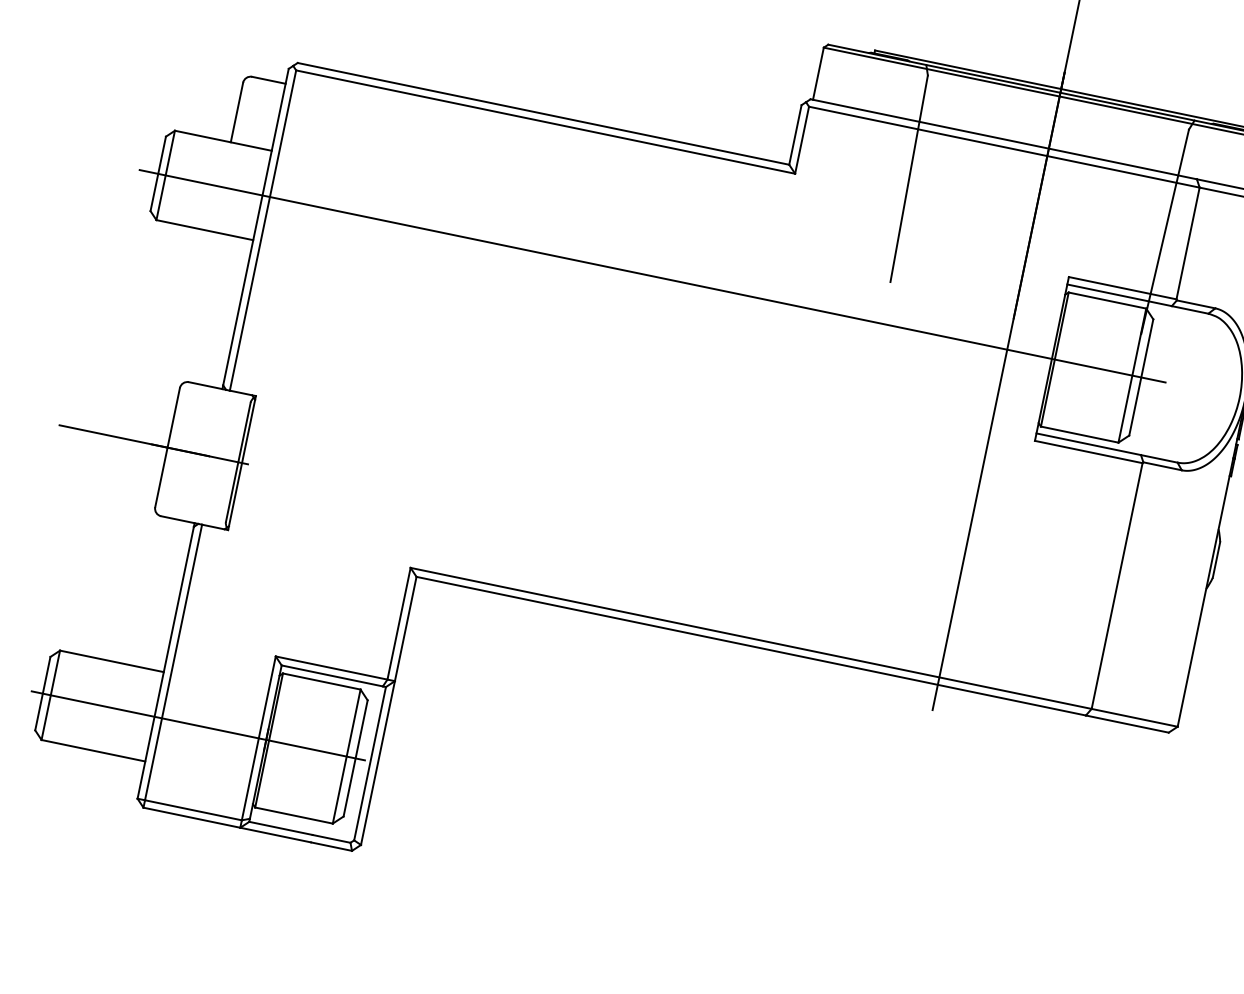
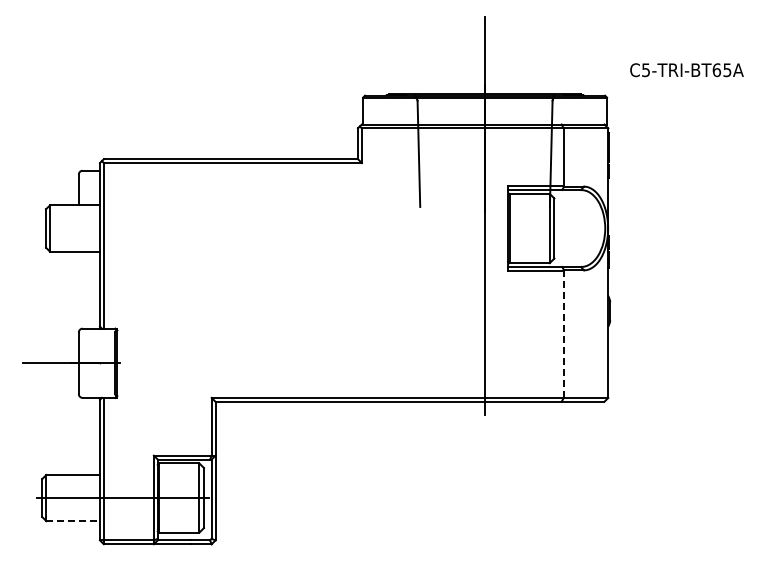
line: (652, 276) -> (301, 228), removed
line: (1116, 586) -> (563, 334), solid -> dashed
line: (93, 751) -> (73, 521), solid -> dashed

